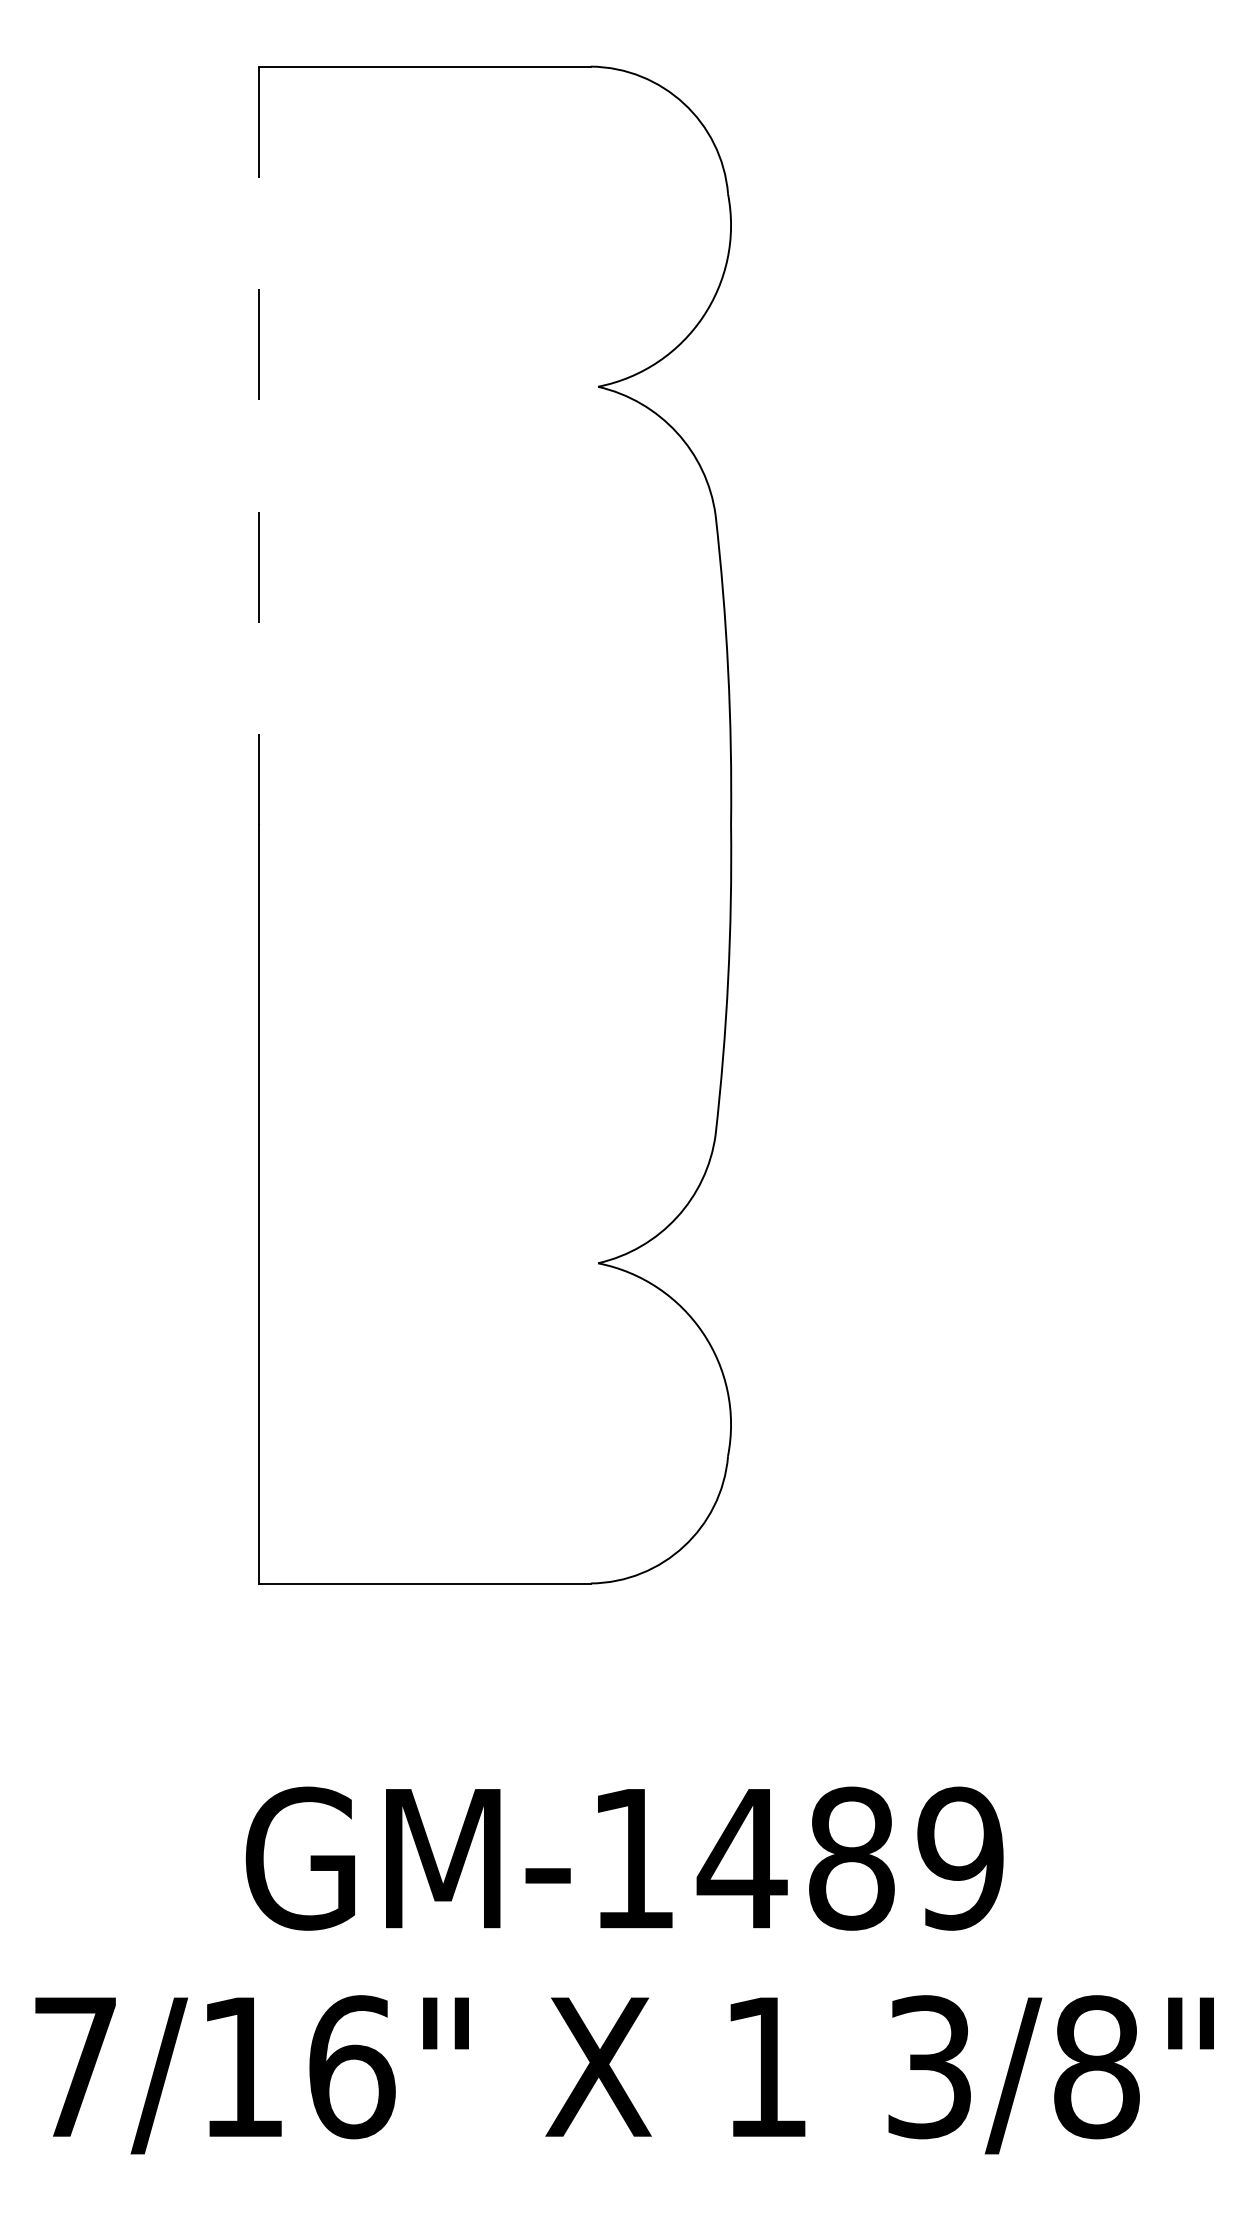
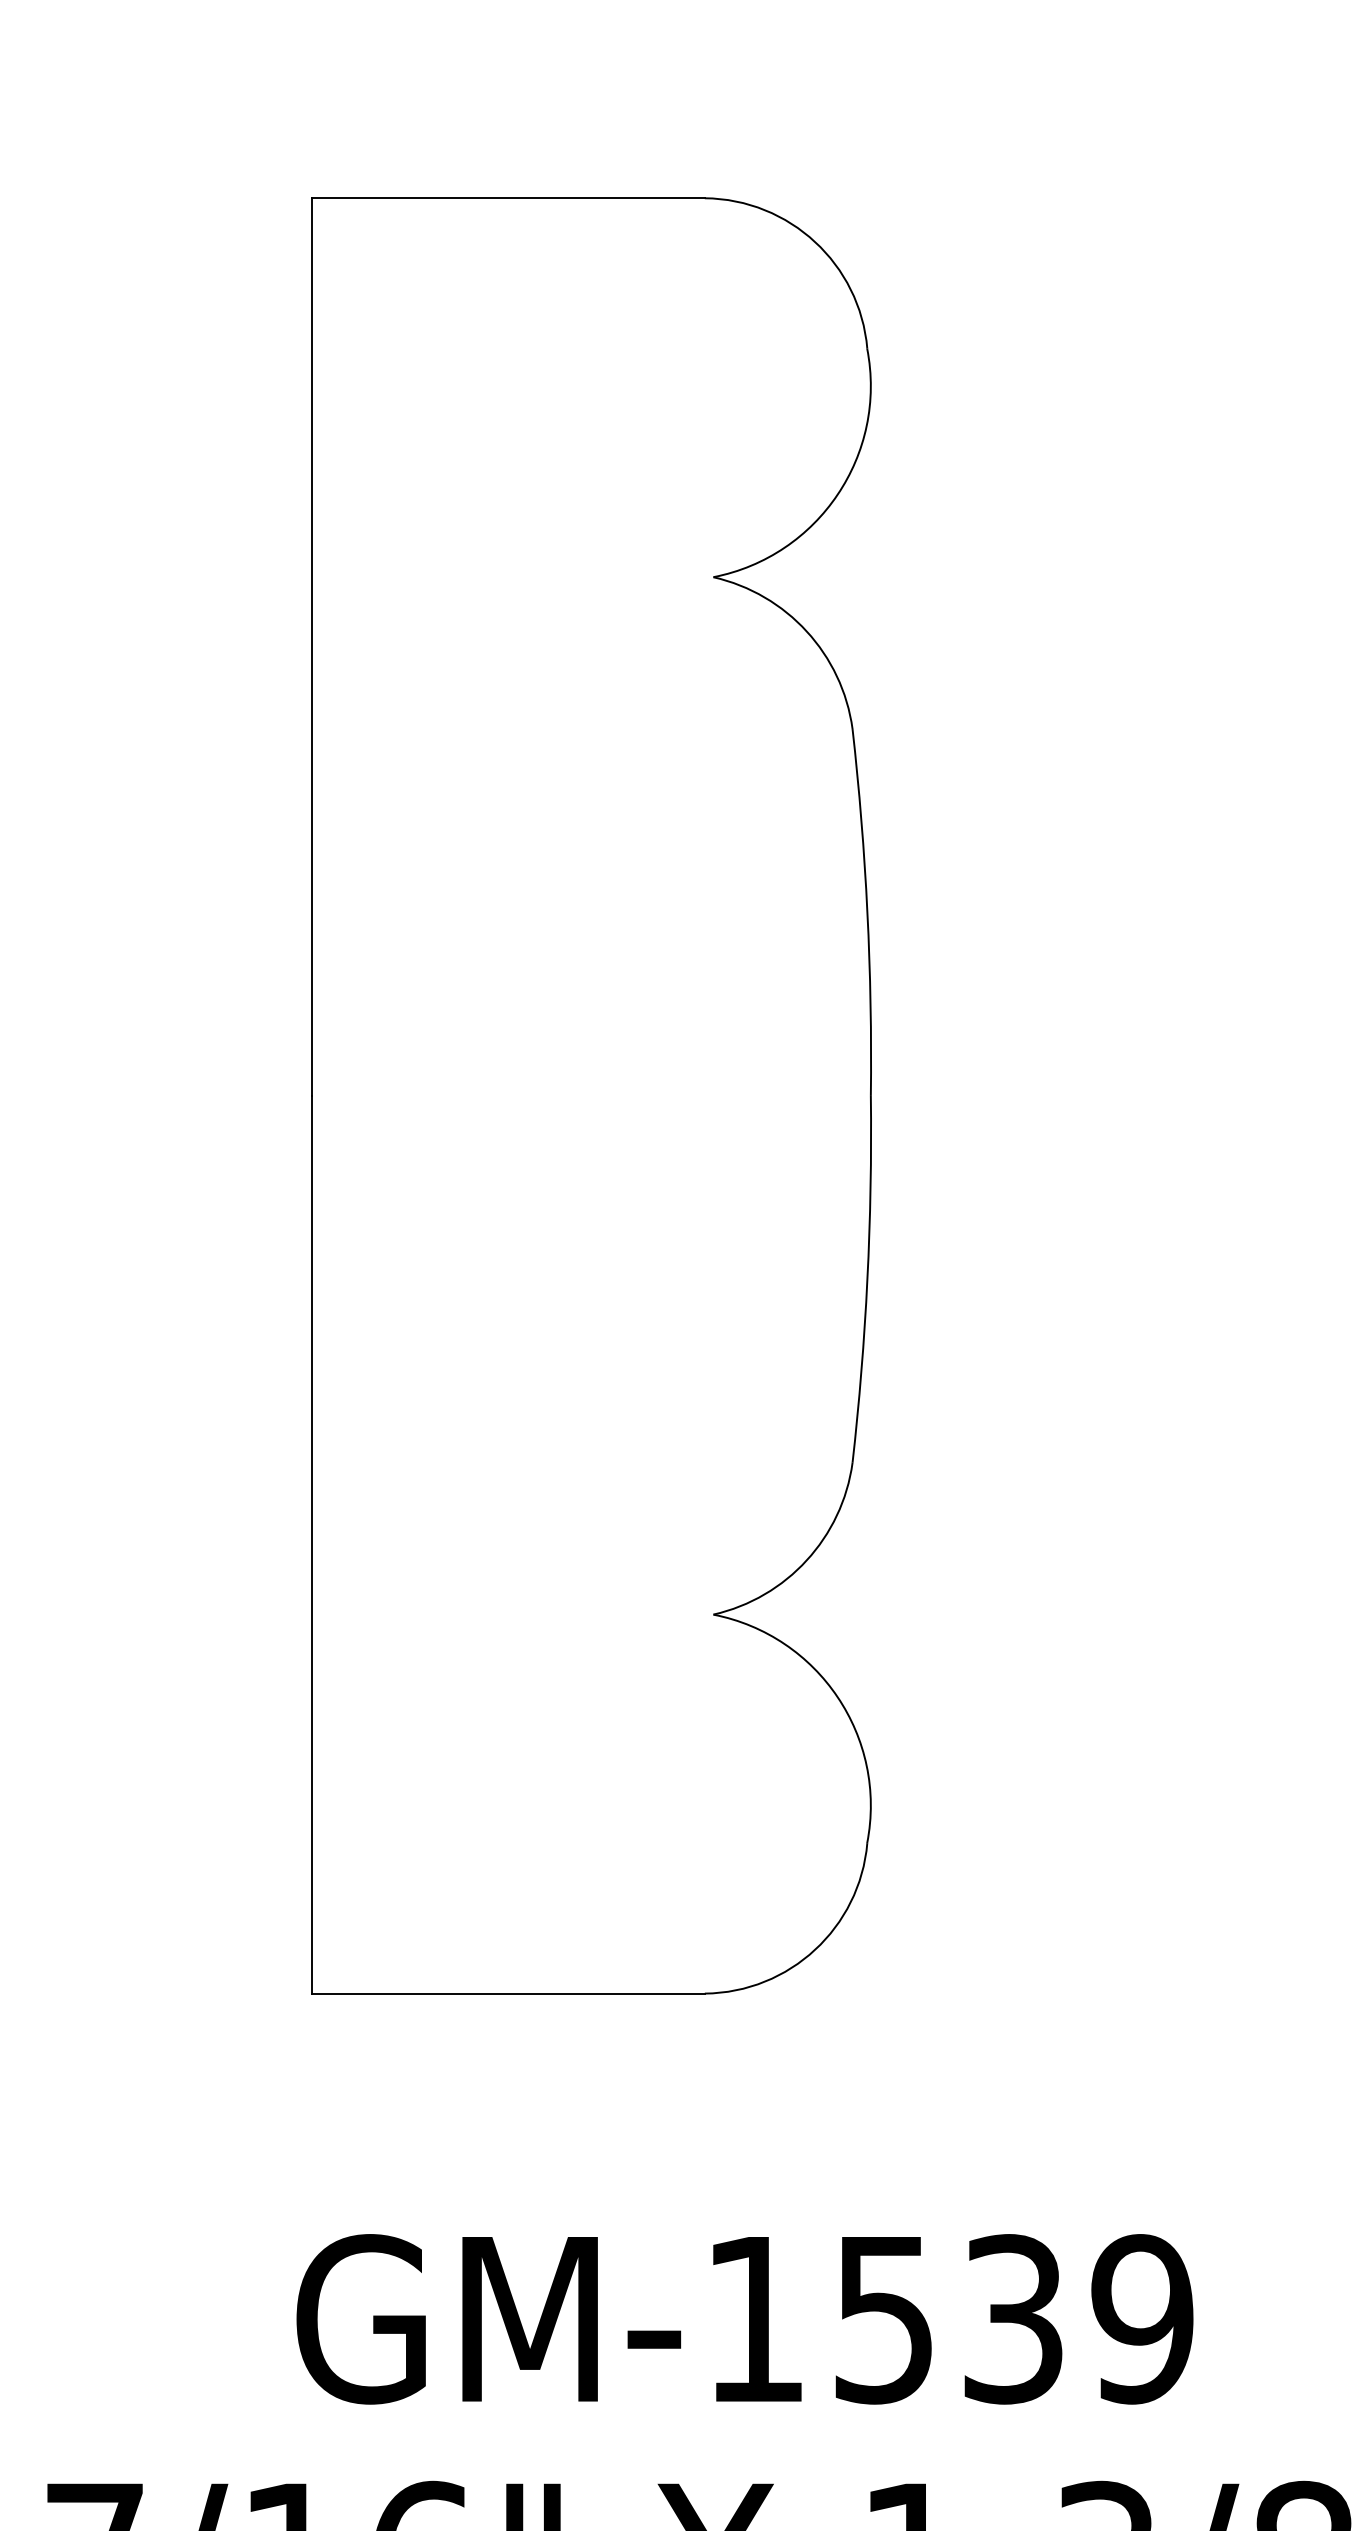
line: (259, 446) -> (312, 647), dashed -> solid
text: (795, 1858) -> (947, 2319), GM-1489 -> GM-1539

